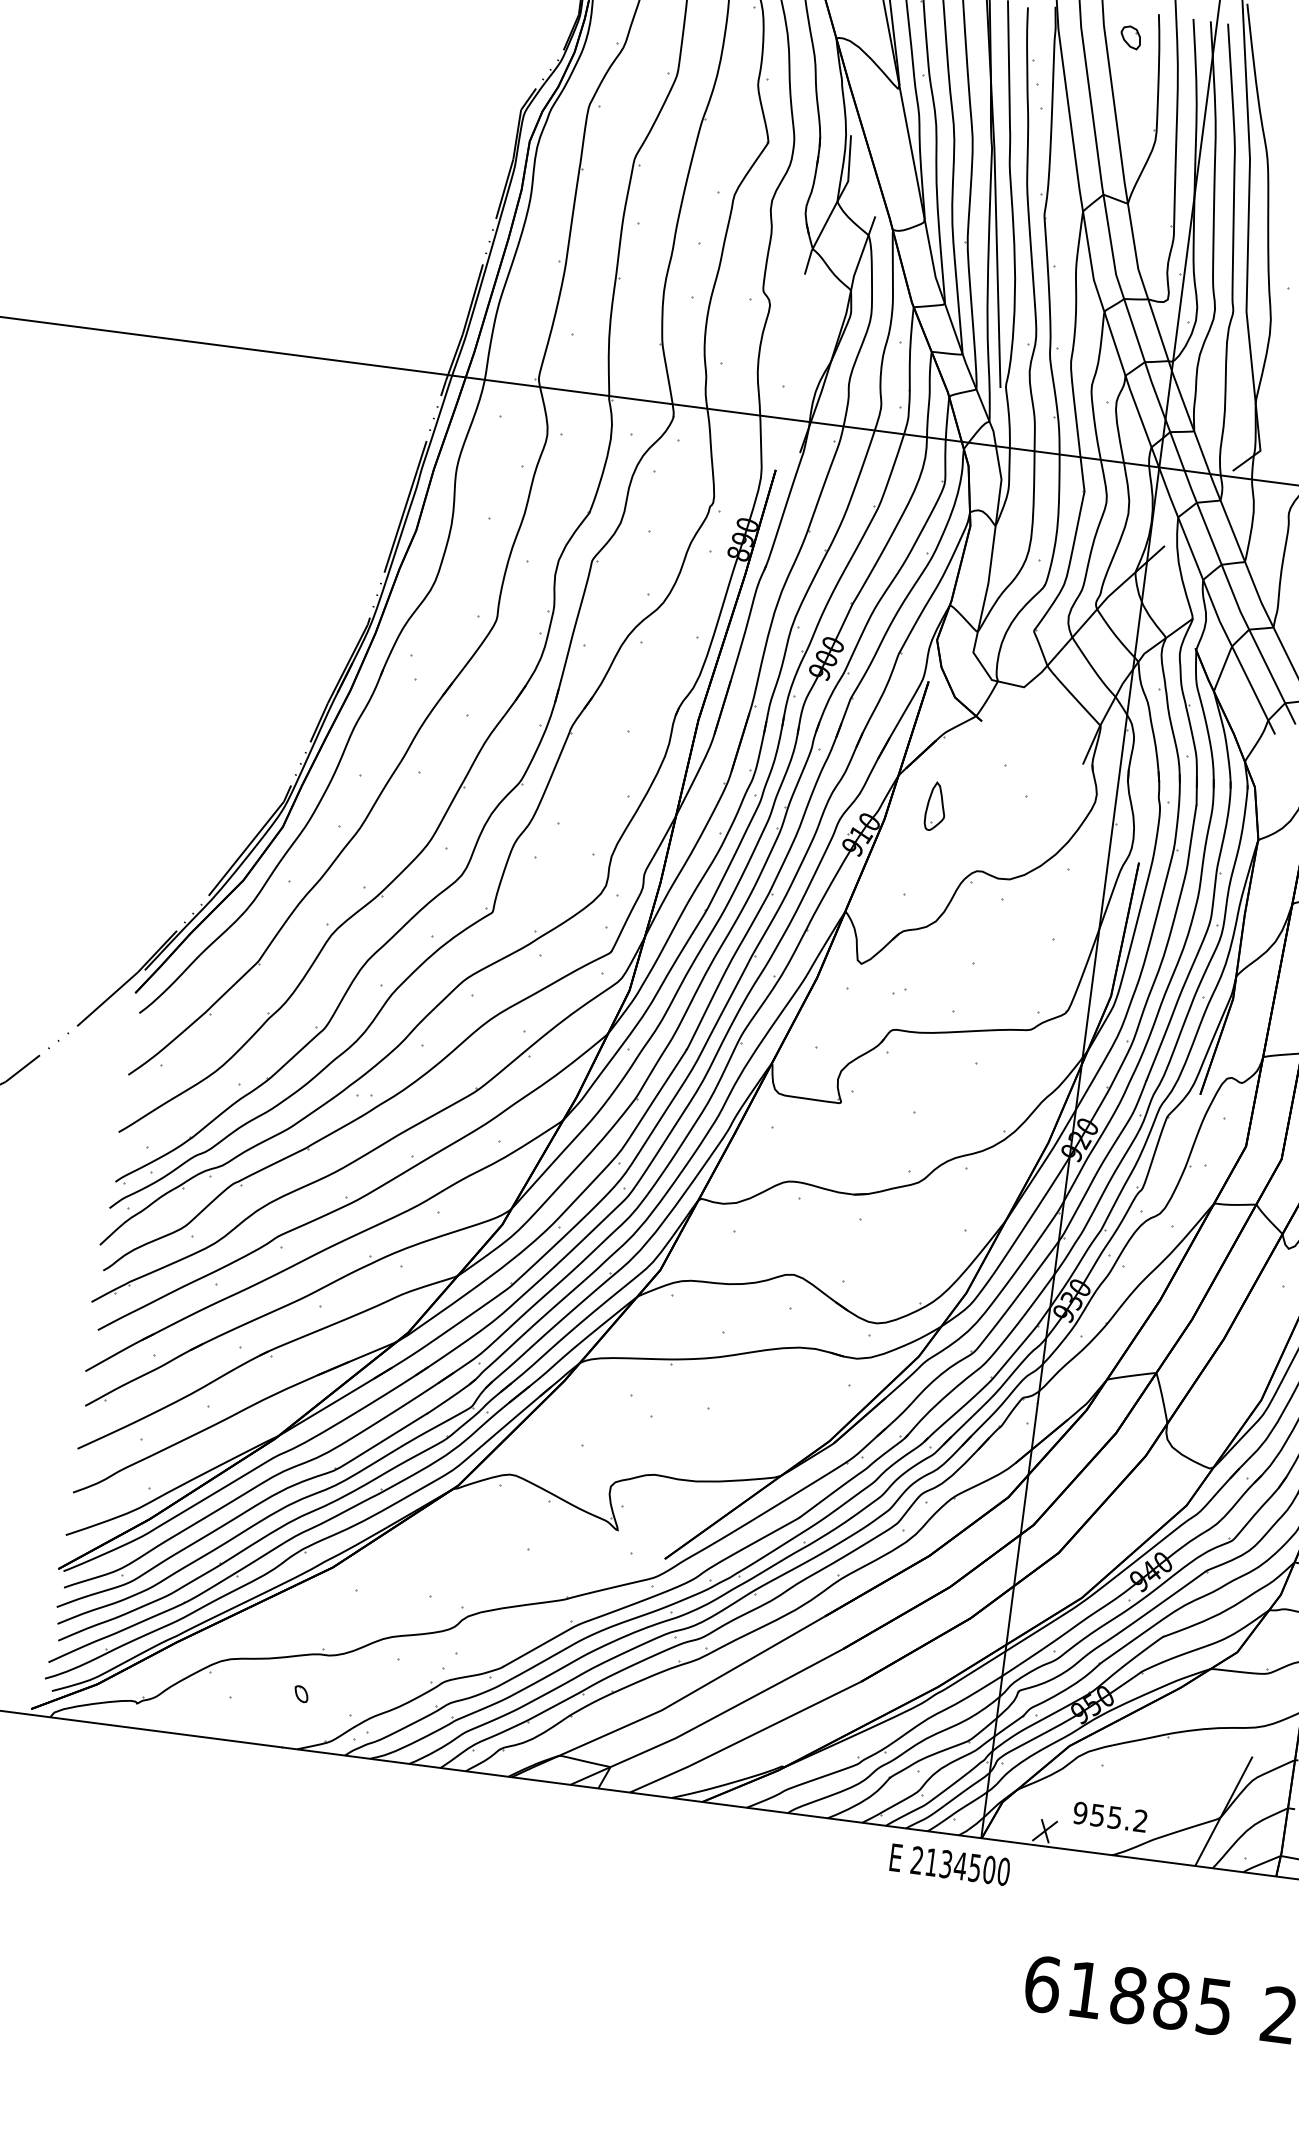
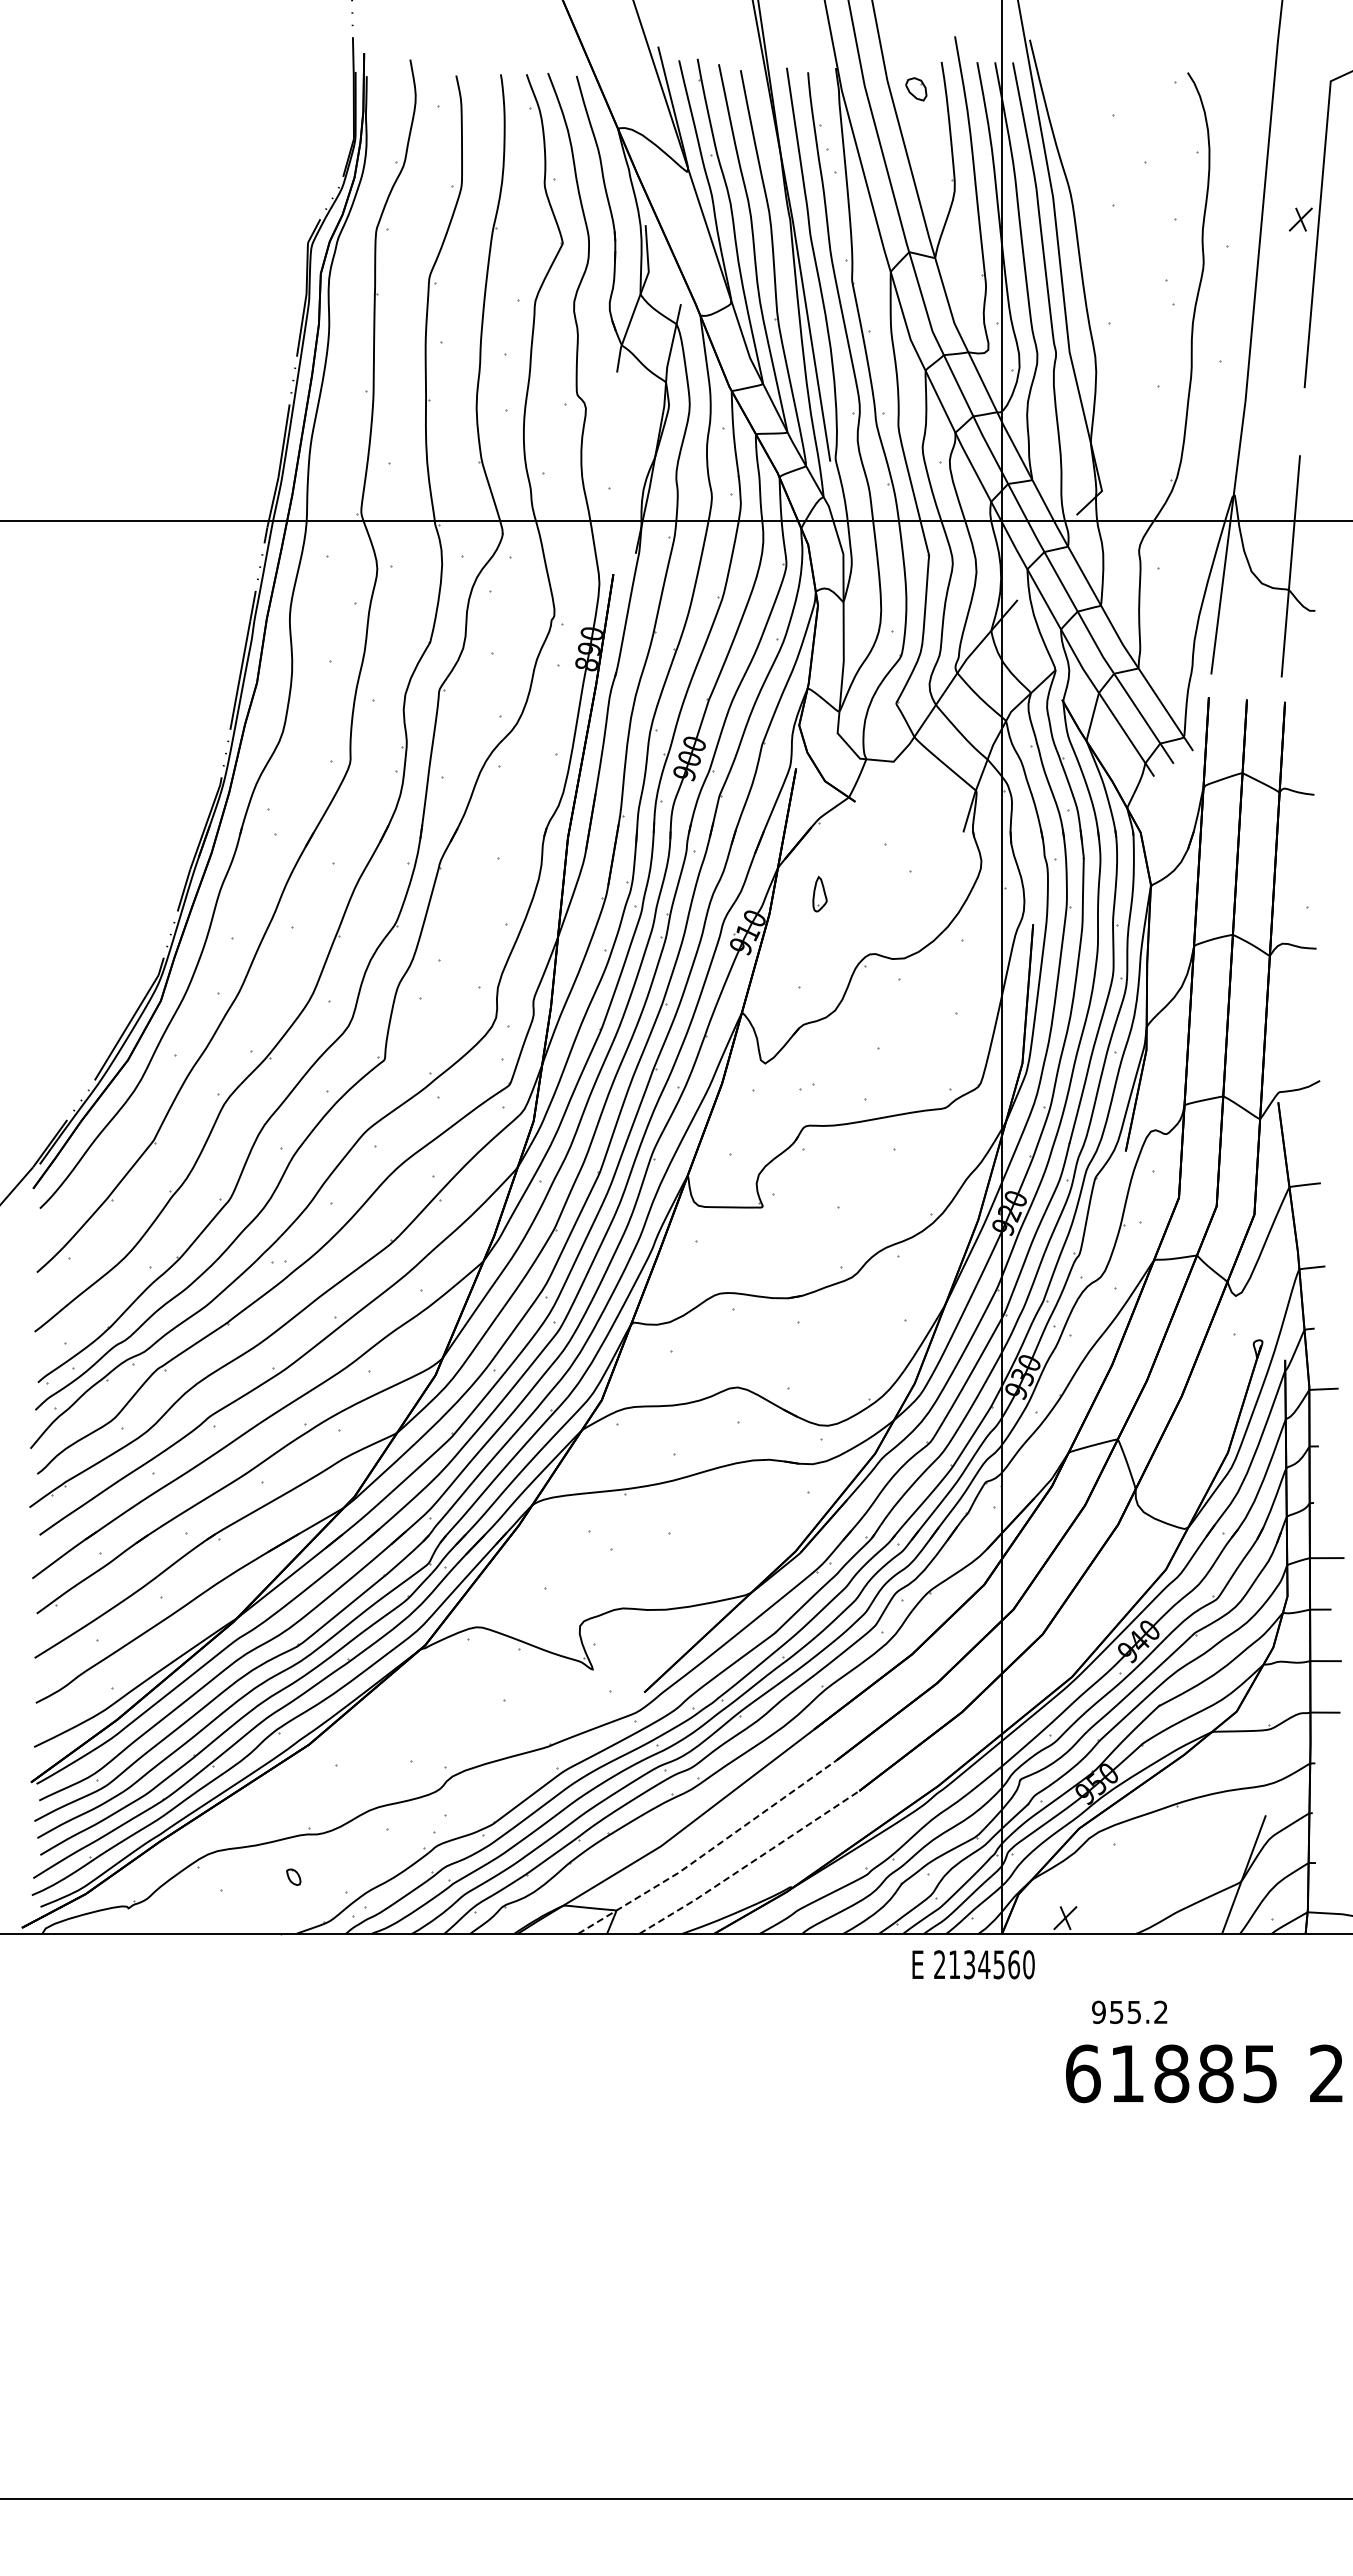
part: (935, 805) -> (819, 893), size x0.7
line: (708, 1720) -> (709, 1850), solid -> dashed
line: (745, 1738) -> (749, 1863), solid -> dashed
part: (1110, 1816) -> (1129, 2011), moved
text: (989, 1869) -> (1014, 1964), 2134500 -> 2134560

